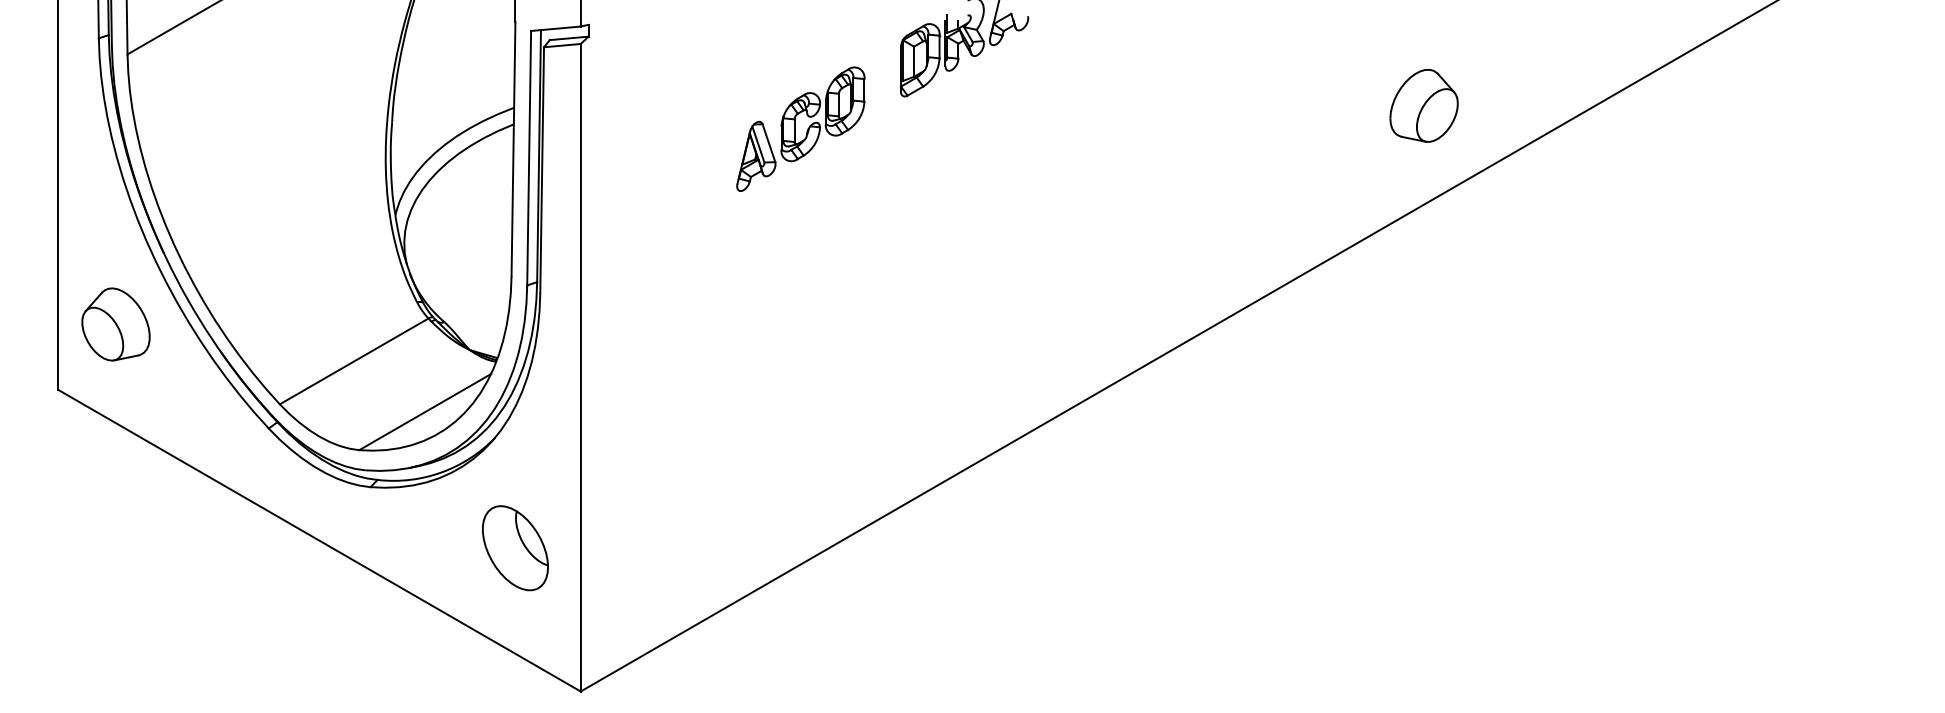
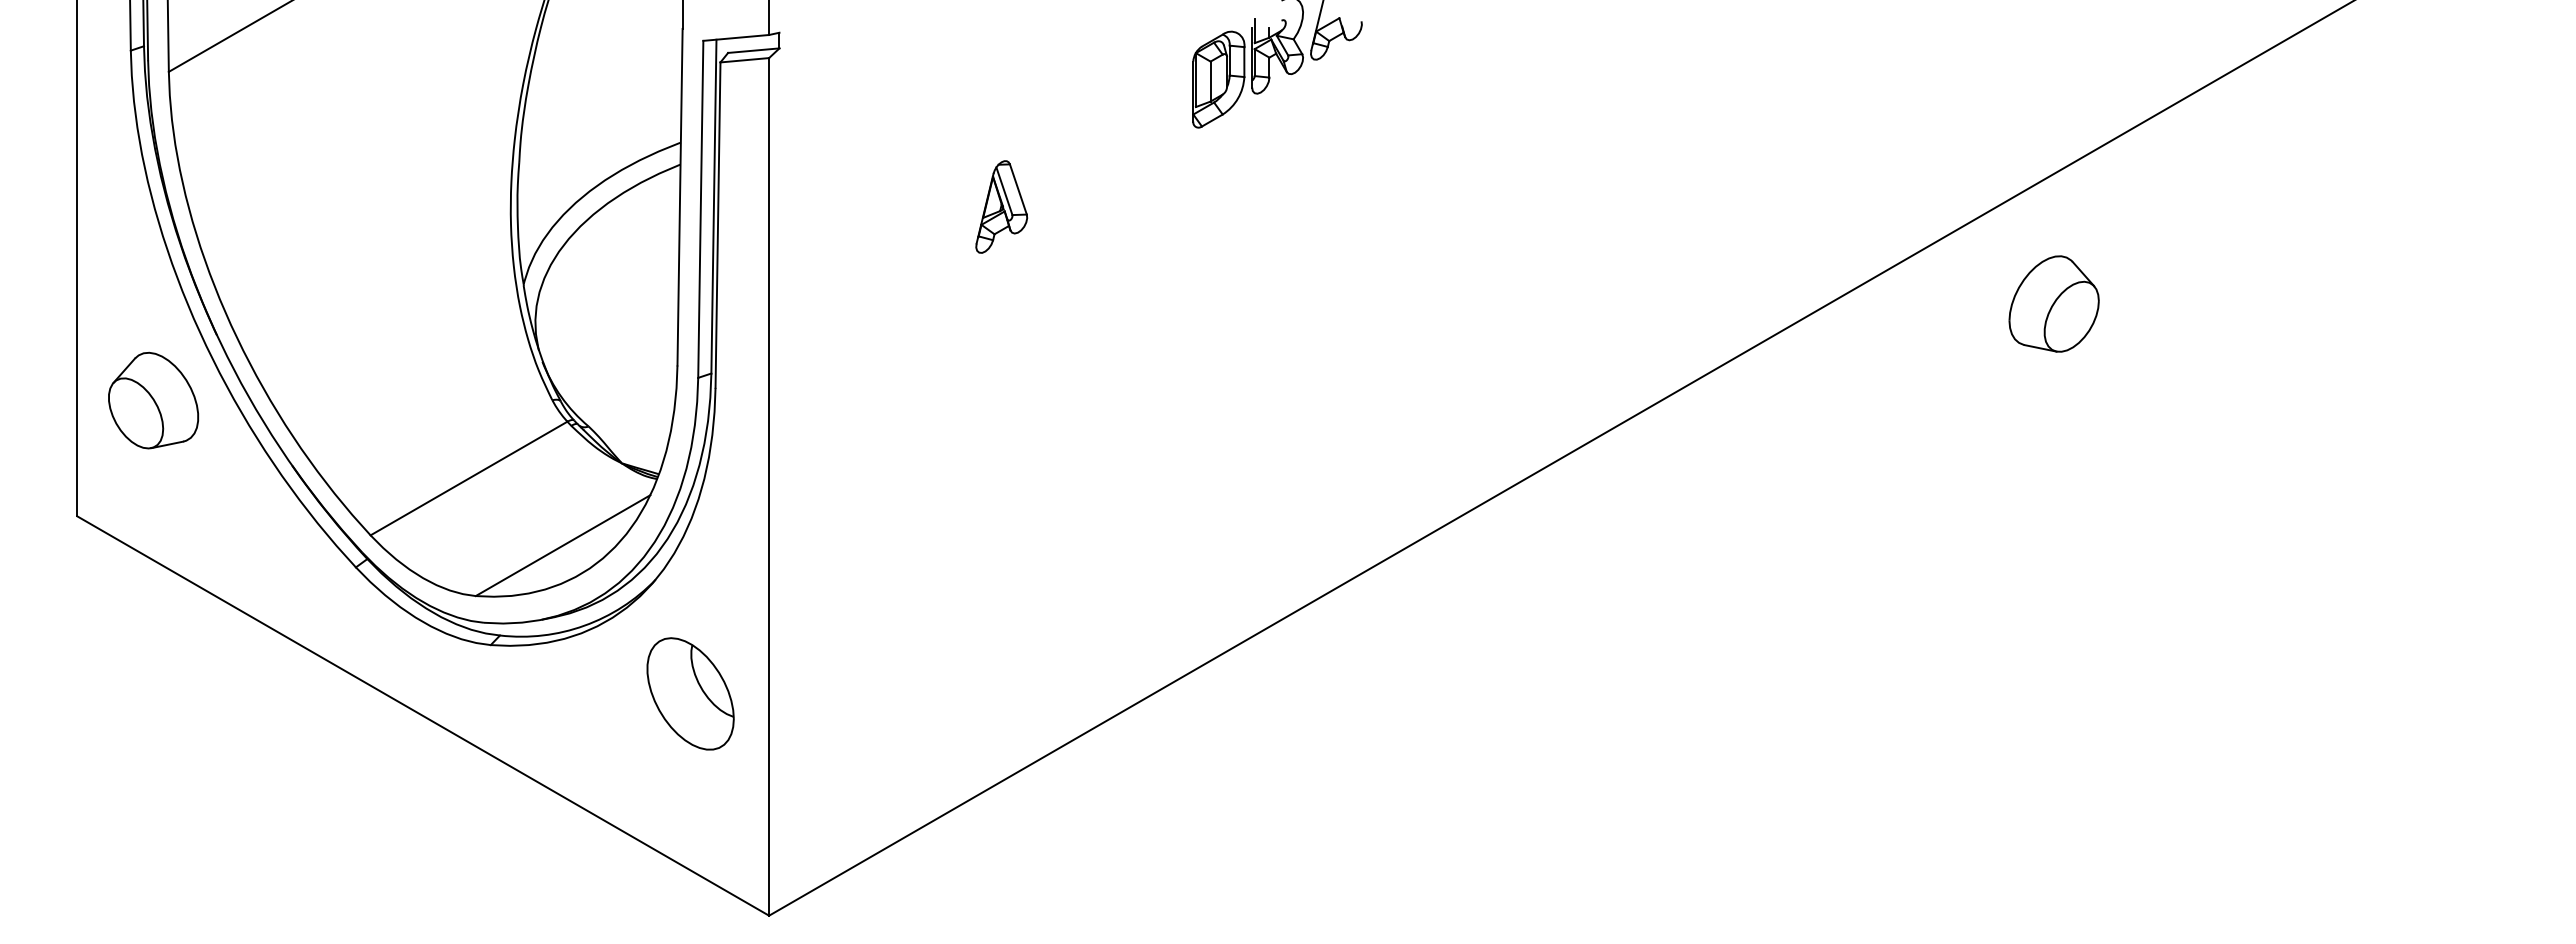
part: (1423, 105) -> (2053, 303), moved
part: (822, 114) -> (1089, 151), removed
part: (115, 324) -> (153, 400), moved
part: (515, 547) -> (690, 693), moved

